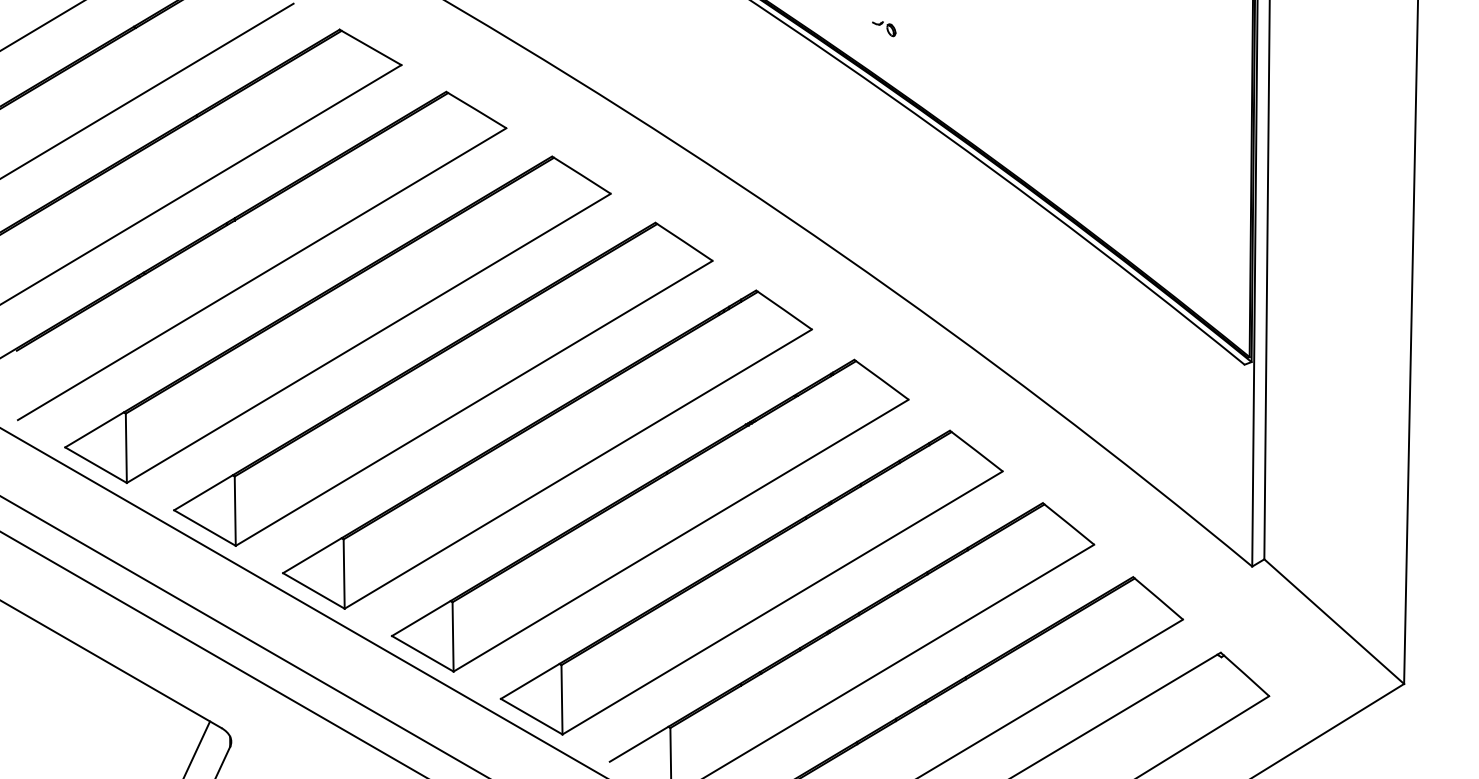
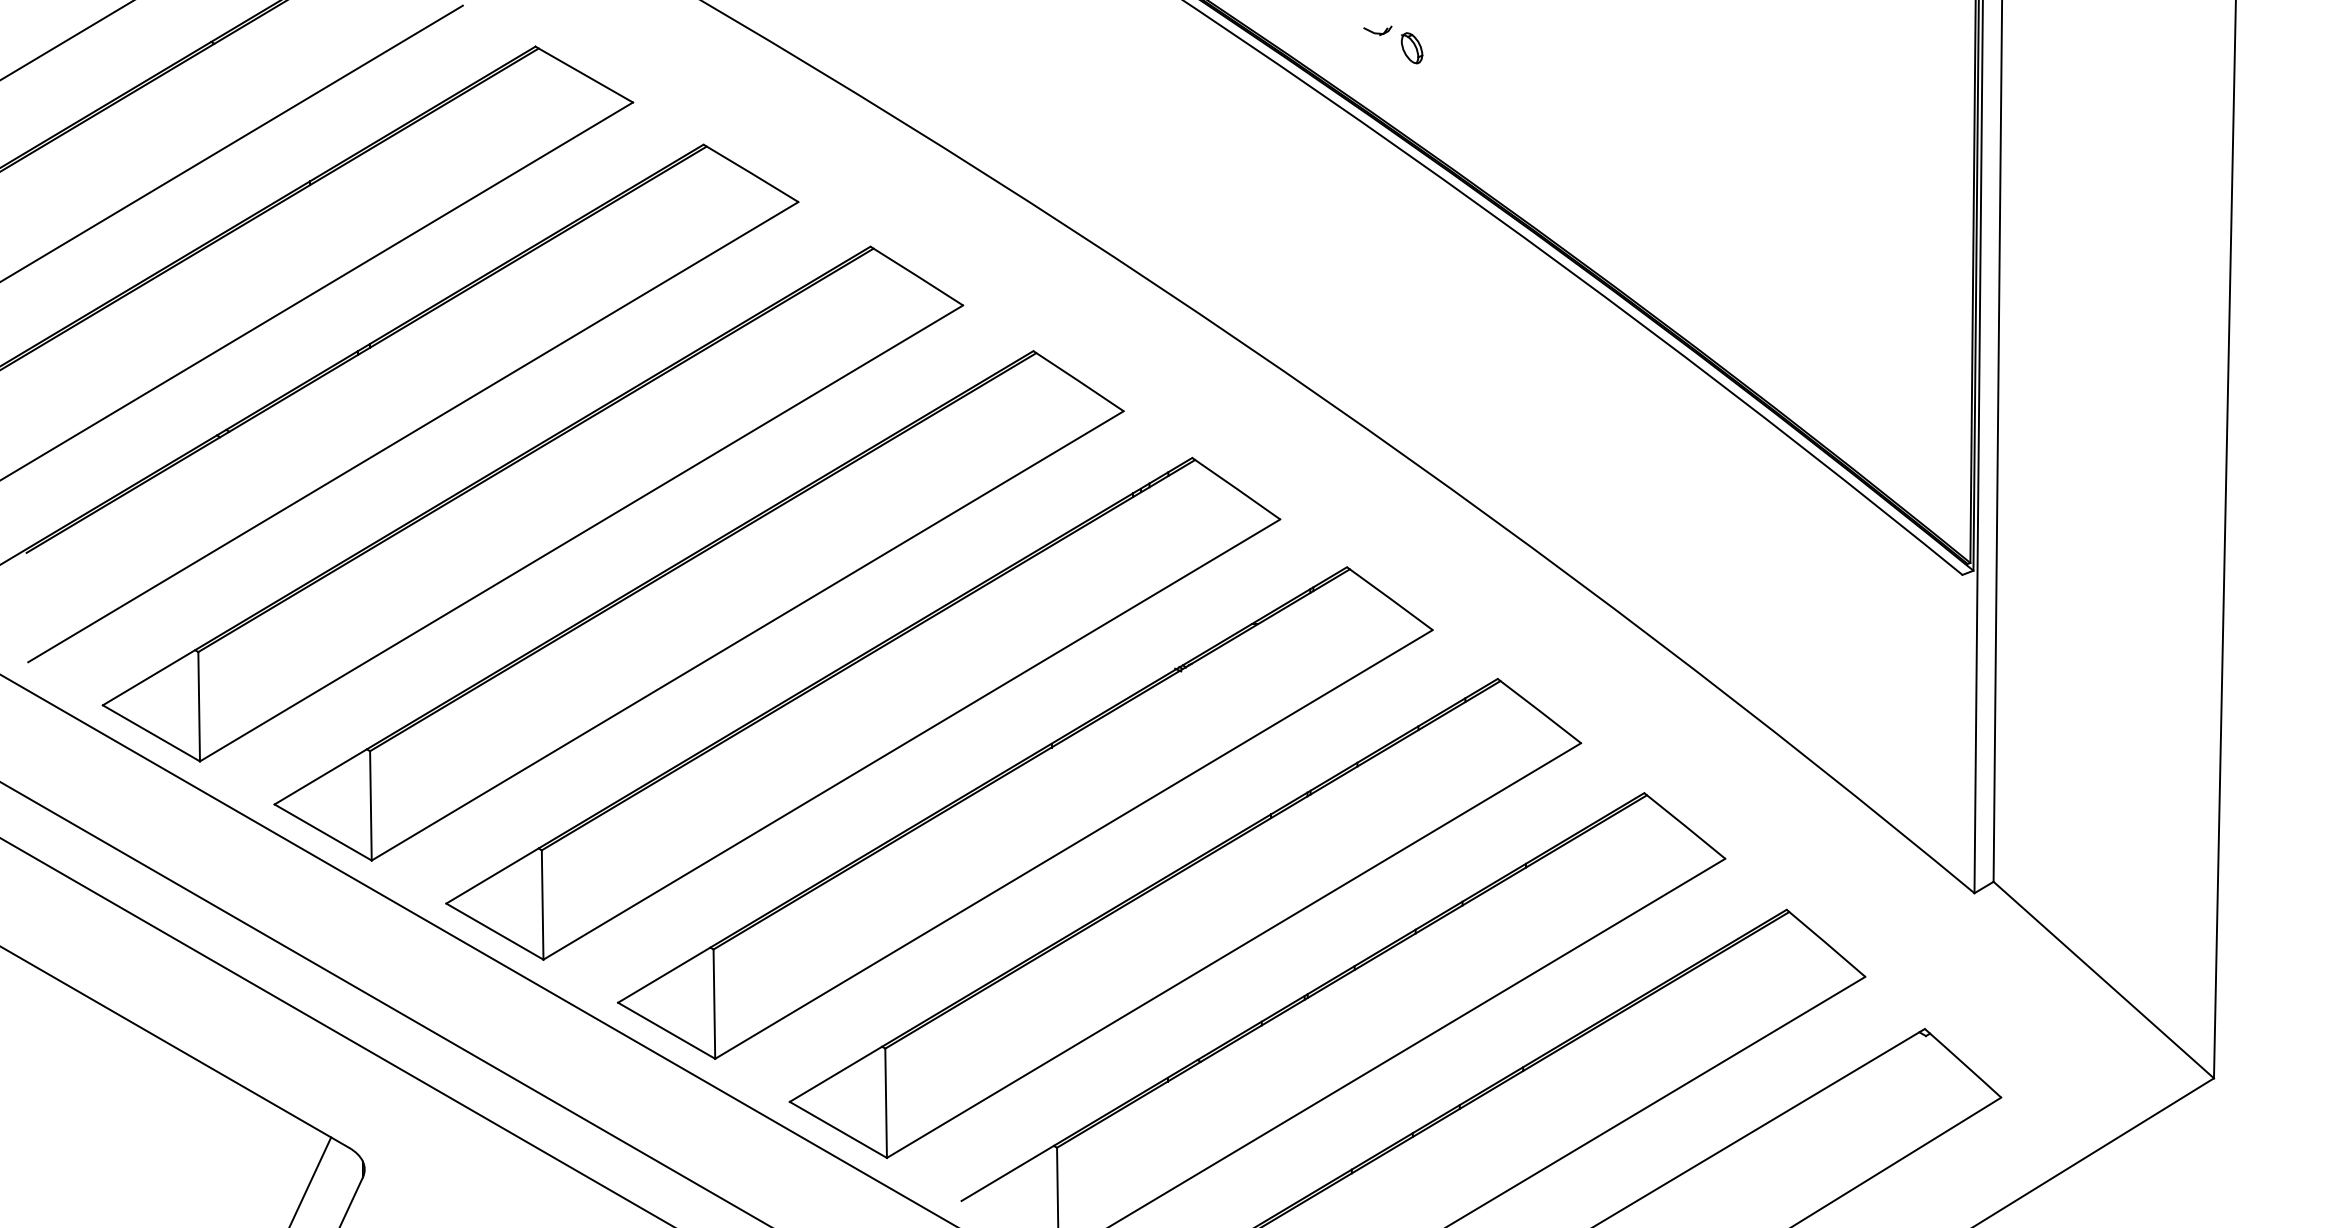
part: (884, 29) -> (1394, 46), size x1.6

